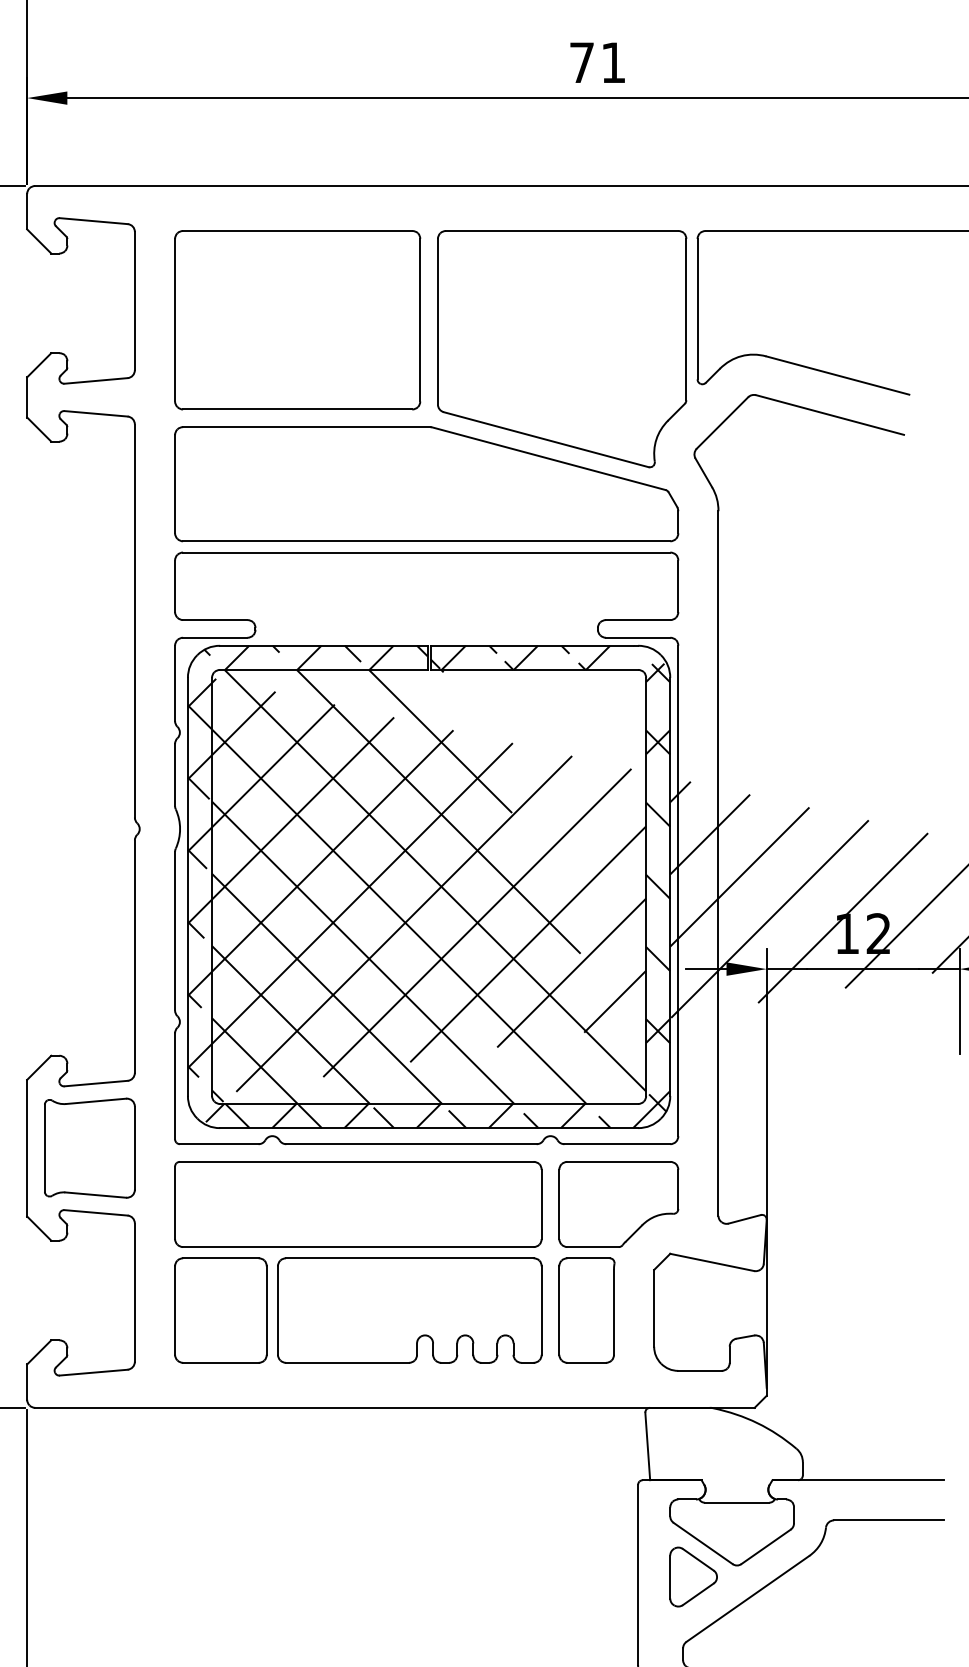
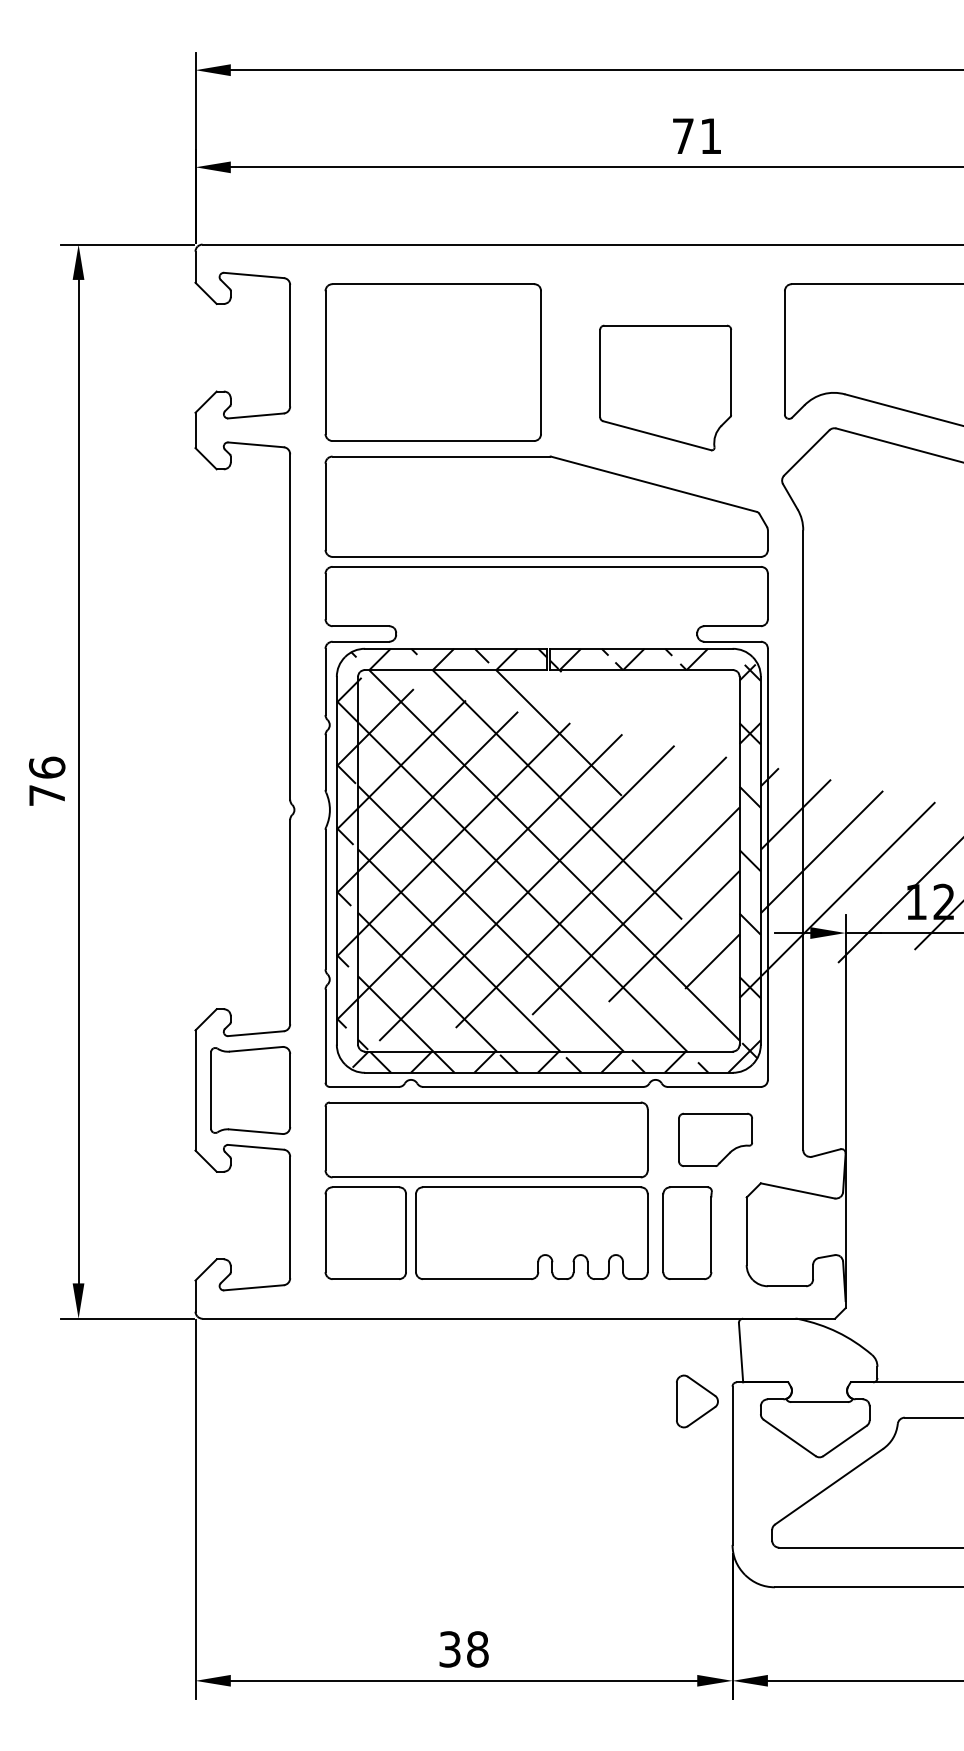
part: (561, 348) -> (665, 387), size x0.6
part: (618, 1203) -> (715, 1139), size x0.7
part: (693, 1577) -> (697, 1401), moved

